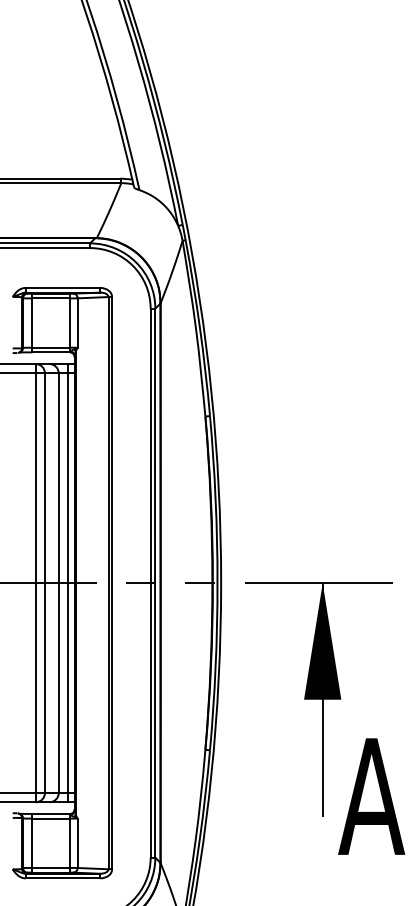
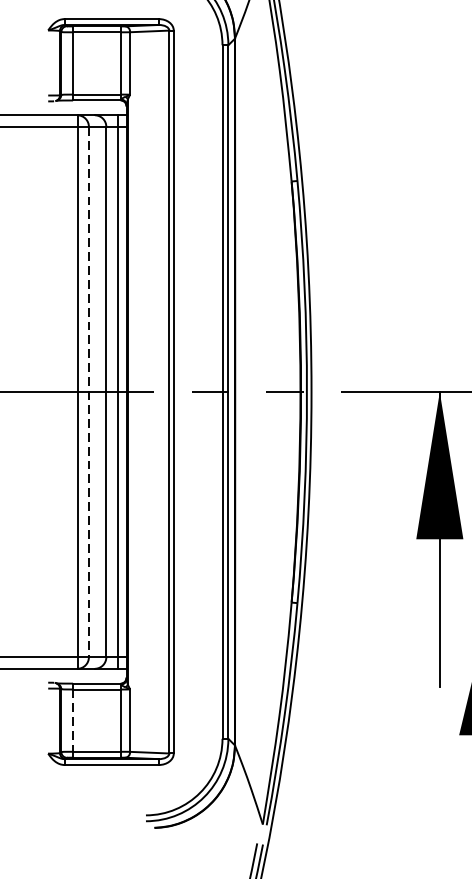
line: (44, 583) -> (88, 392), solid -> dashed
line: (32, 843) -> (73, 720), solid -> dashed

